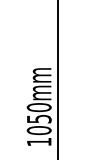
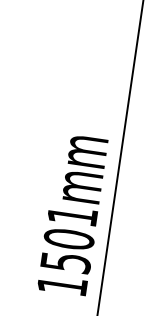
text: (38, 119) -> (67, 239), 1050mm -> 1501mm

